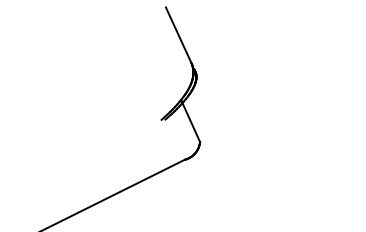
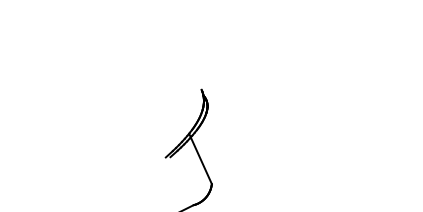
line: (178, 35) -> (186, 56), removed

